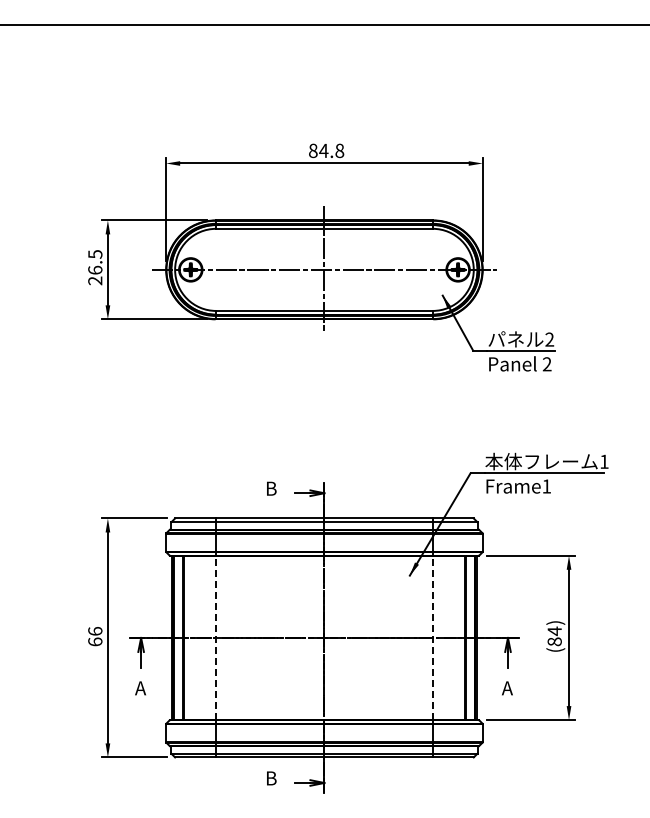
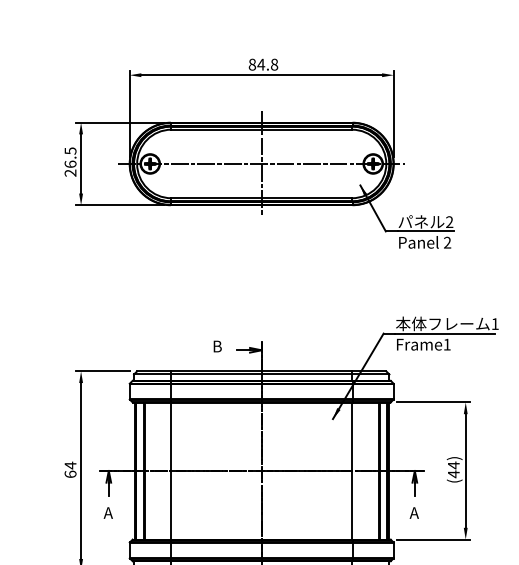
text: (95, 631) -> (70, 465), 66 -> 64
line: (216, 637) -> (171, 470), dashed -> solid
line: (432, 637) -> (351, 470), dashed -> solid
text: (554, 641) -> (453, 473), (84) -> (44)

